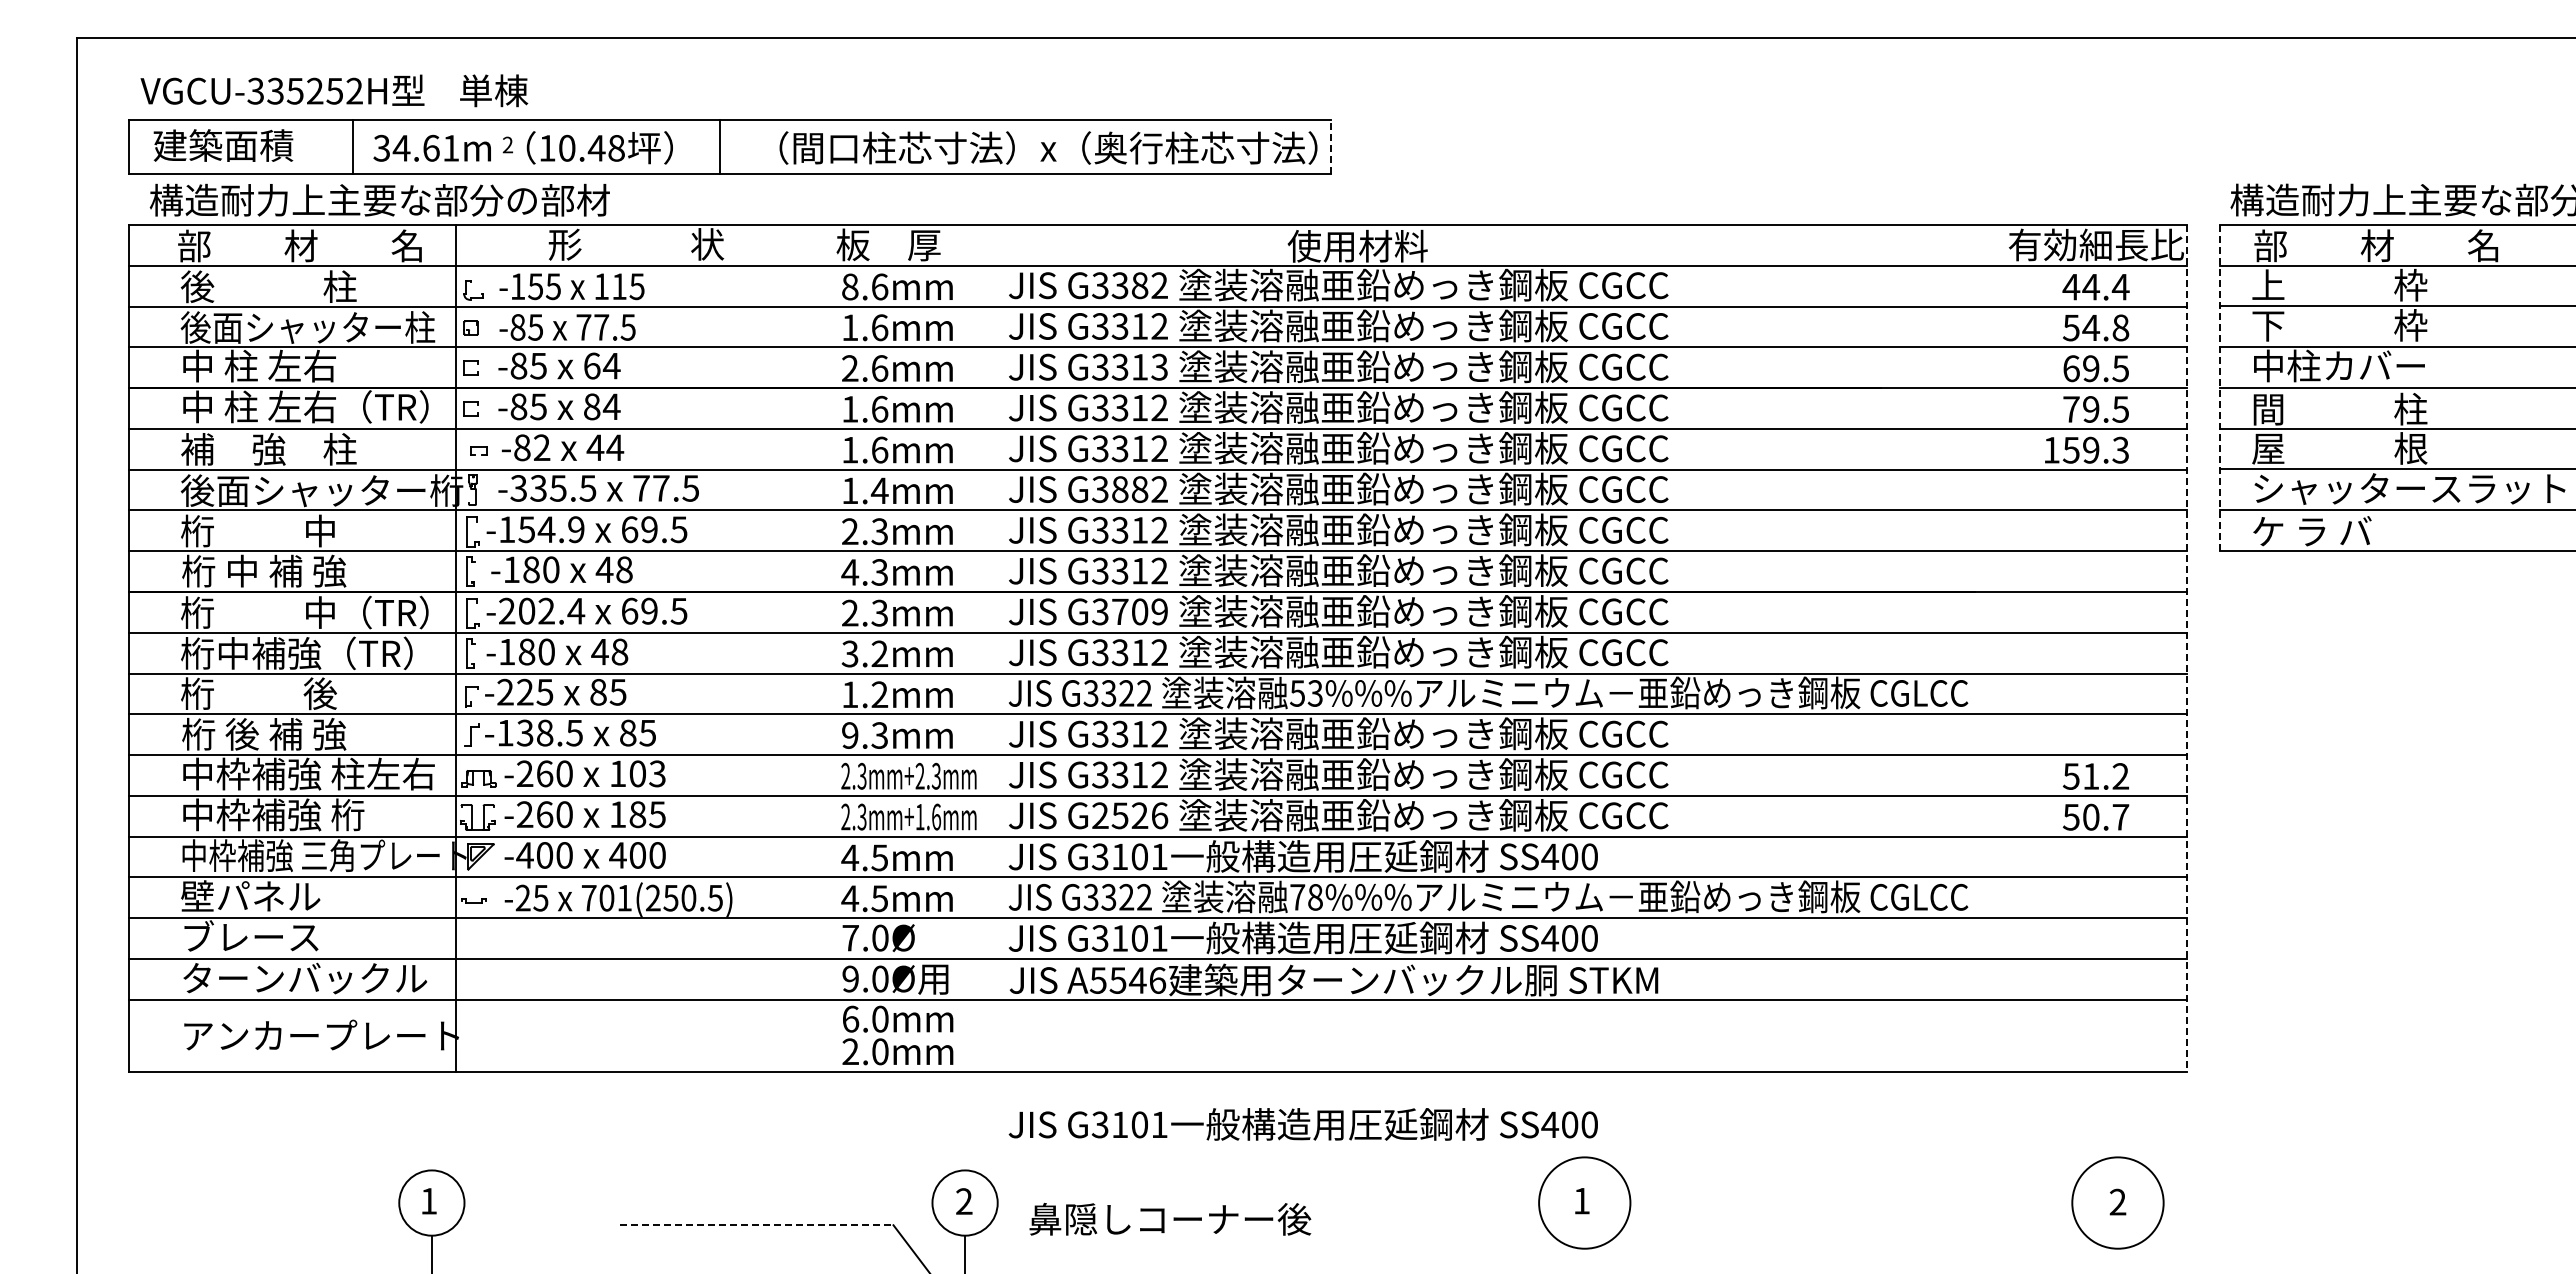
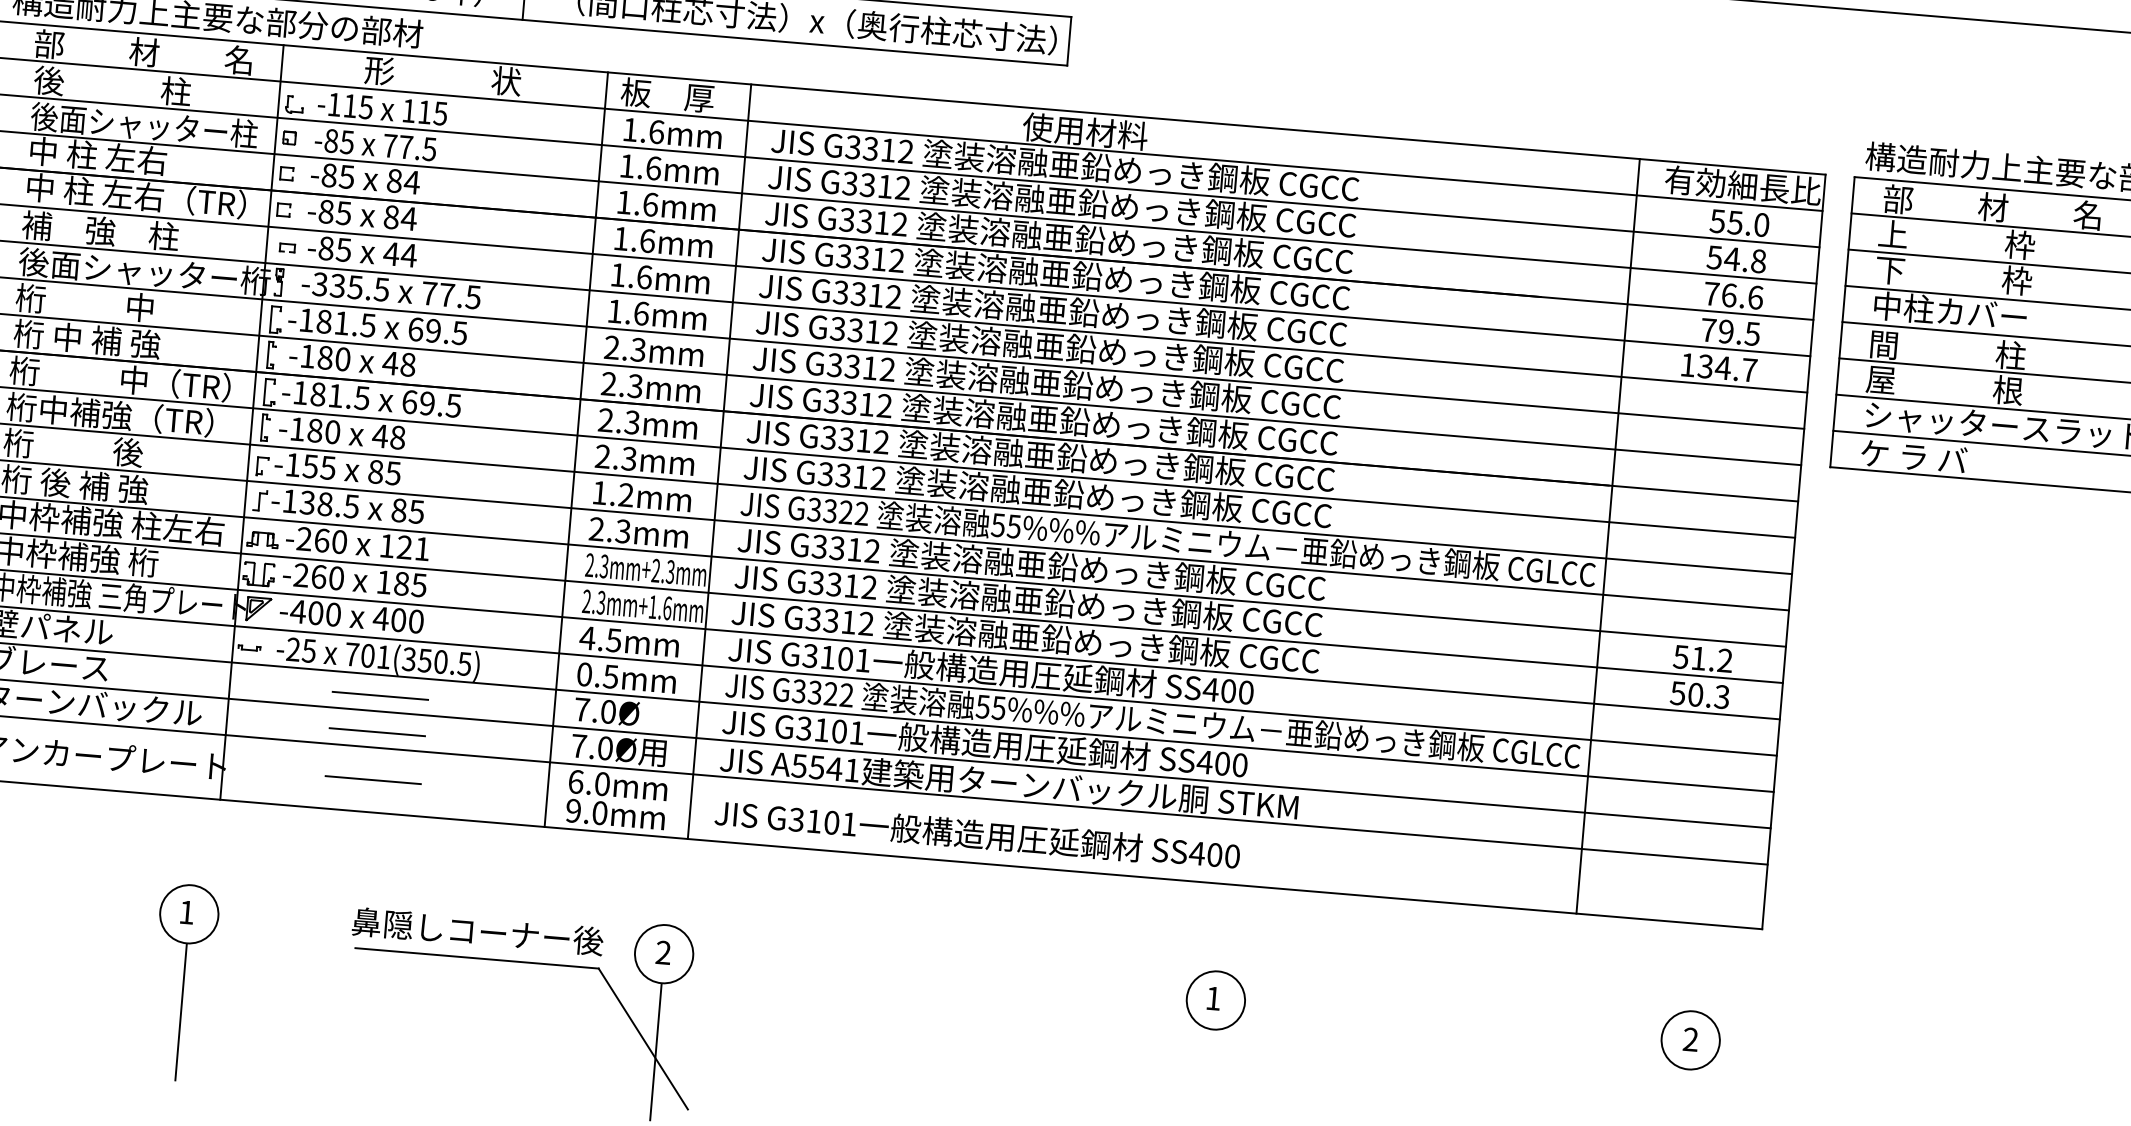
line: (1331, 146) -> (1069, 40), dashed -> solid
text: (1140, 285) -> (888, 150), G3382 -> G3312
text: (535, 286) -> (350, 105), -155 -> -115
text: (850, 286) -> (630, 129), 8.6mm -> 1.6mm
text: (2095, 286) -> (1739, 222), 44.4 -> 55.0
text: (592, 365) -> (394, 180), 64 -> 84
text: (1159, 367) -> (899, 224), G3313 -> G3312
text: (850, 368) -> (624, 202), 2.6mm -> 1.6mm
text: (2096, 368) -> (1734, 295), 69.5 -> 76.6
line: (2219, 388) -> (1842, 322), dashed -> solid
text: (541, 447) -> (343, 249), -82 -> -85
text: (2096, 449) -> (1727, 367), 159.3 -> 134.7
text: (1129, 489) -> (863, 331), G3882 -> G3312
text: (879, 490) -> (641, 313), 1.4mm -> 1.6mm
text: (551, 529) -> (346, 323), -154.9 -> -181.5
text: (850, 572) -> (609, 384), 4.3mm -> 2.3mm
text: (542, 610) -> (332, 394), -202.4 -> -181.5
text: (1139, 611) -> (863, 440), G3709 -> G3312
line: (819, 648) -> (575, 449), added
line: (980, 648) -> (719, 461), added
line: (1978, 648) -> (1607, 536), added
line: (2187, 648) -> (1794, 551), dashed -> solid
text: (864, 654) -> (615, 458), 3.2mm -> 2.3mm
text: (515, 691) -> (302, 465), -225 -> -155
text: (1315, 693) -> (1014, 526), 53%%% -> 55%%%
text: (850, 735) -> (597, 529), 9.3mm -> 2.3mm
text: (647, 773) -> (413, 547), 103 -> 121
text: (1130, 815) -> (840, 621), G2526 -> G3312
text: (2120, 816) -> (1721, 696), 50.7 -> 50.3
text: (1306, 897) -> (990, 707), 78%%% -> 55%%%
text: (652, 898) -> (408, 659), 701(250.5) -> 701(350.5)
text: (850, 898) -> (584, 674), 4.5mm -> 0.5mm
line: (624, 941) -> (380, 695), added
text: (850, 978) -> (578, 745), 9.0Ø -> 7.0Ø
text: (1158, 980) -> (852, 770), A5546 -> A5541
line: (624, 982) -> (377, 732), added
line: (624, 1036) -> (373, 780), added
text: (850, 1051) -> (573, 810), 2.0mm -> 9.0mm
text: (1302, 1124) -> (976, 834), moved
circle: (1584, 1202) -> (1215, 999), size x0.71
circle: (2117, 1202) -> (1690, 1039), size x0.71
text: (1170, 1218) -> (478, 930), moved
line: (756, 1225) -> (476, 958), dashed -> solid

